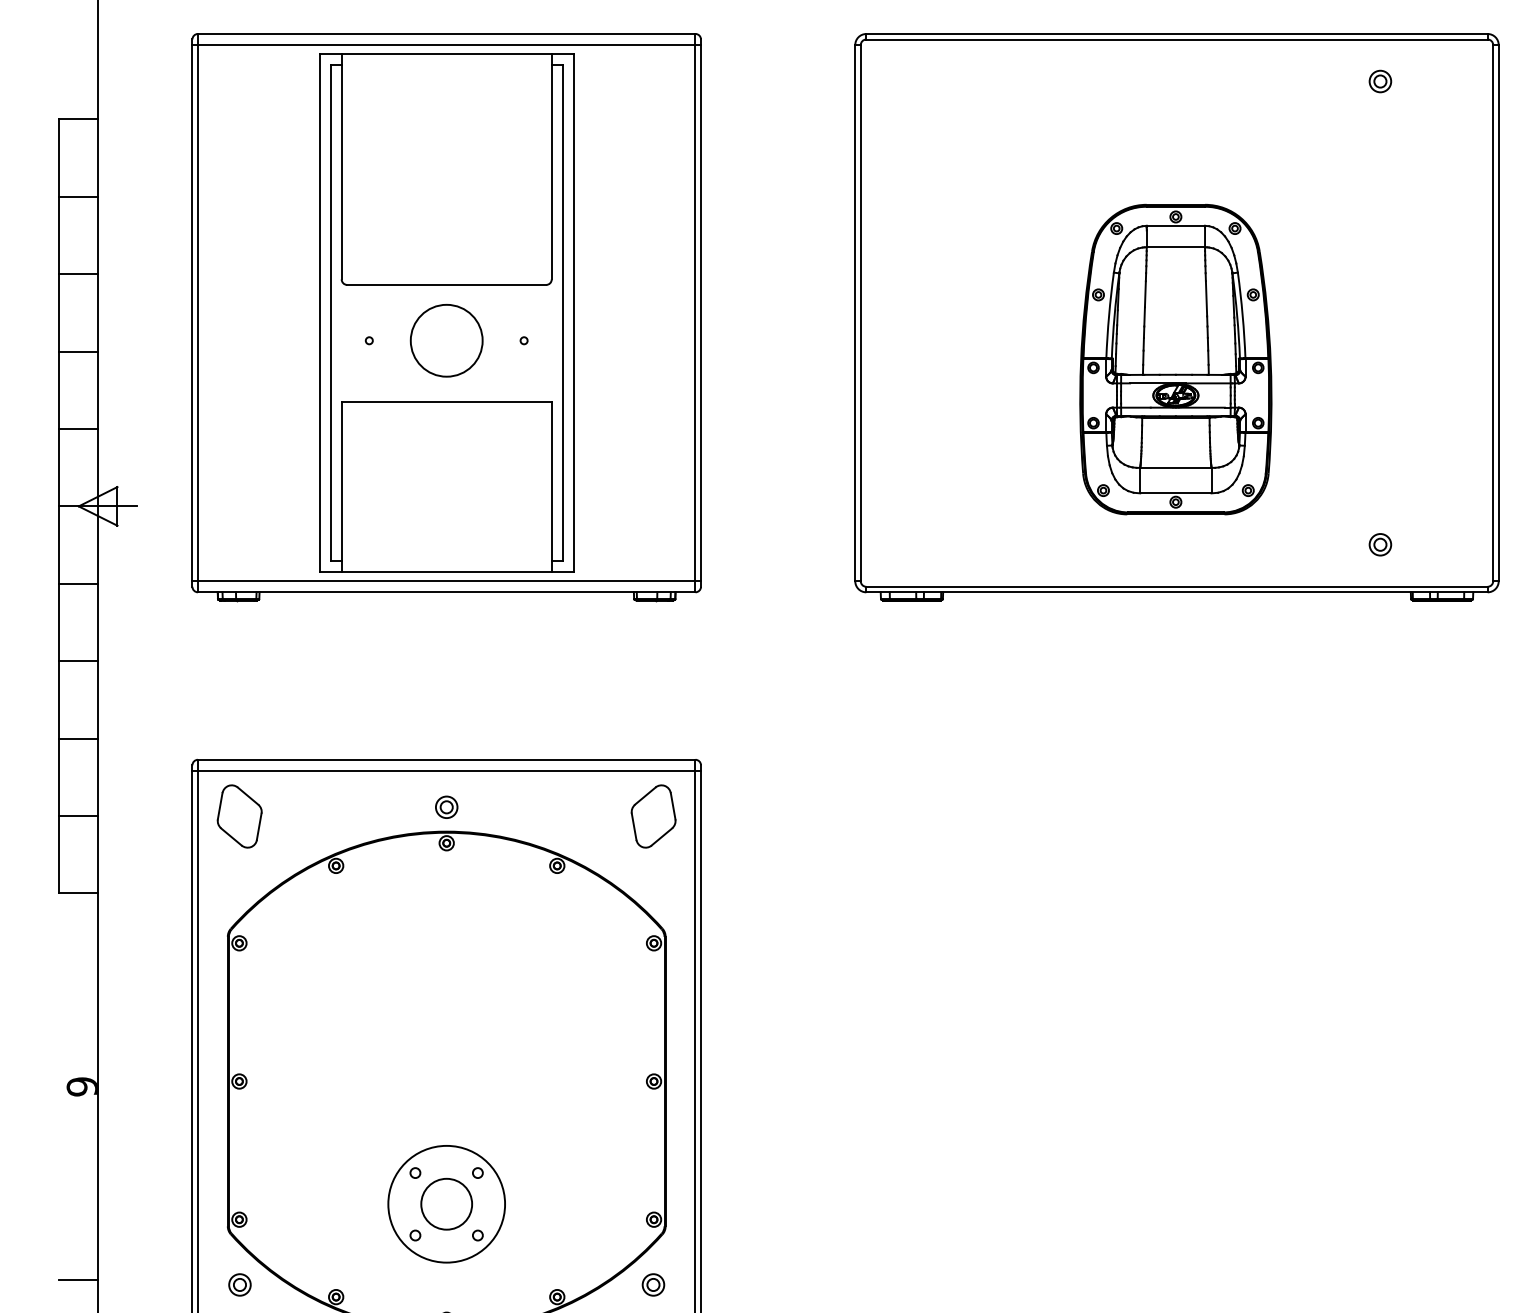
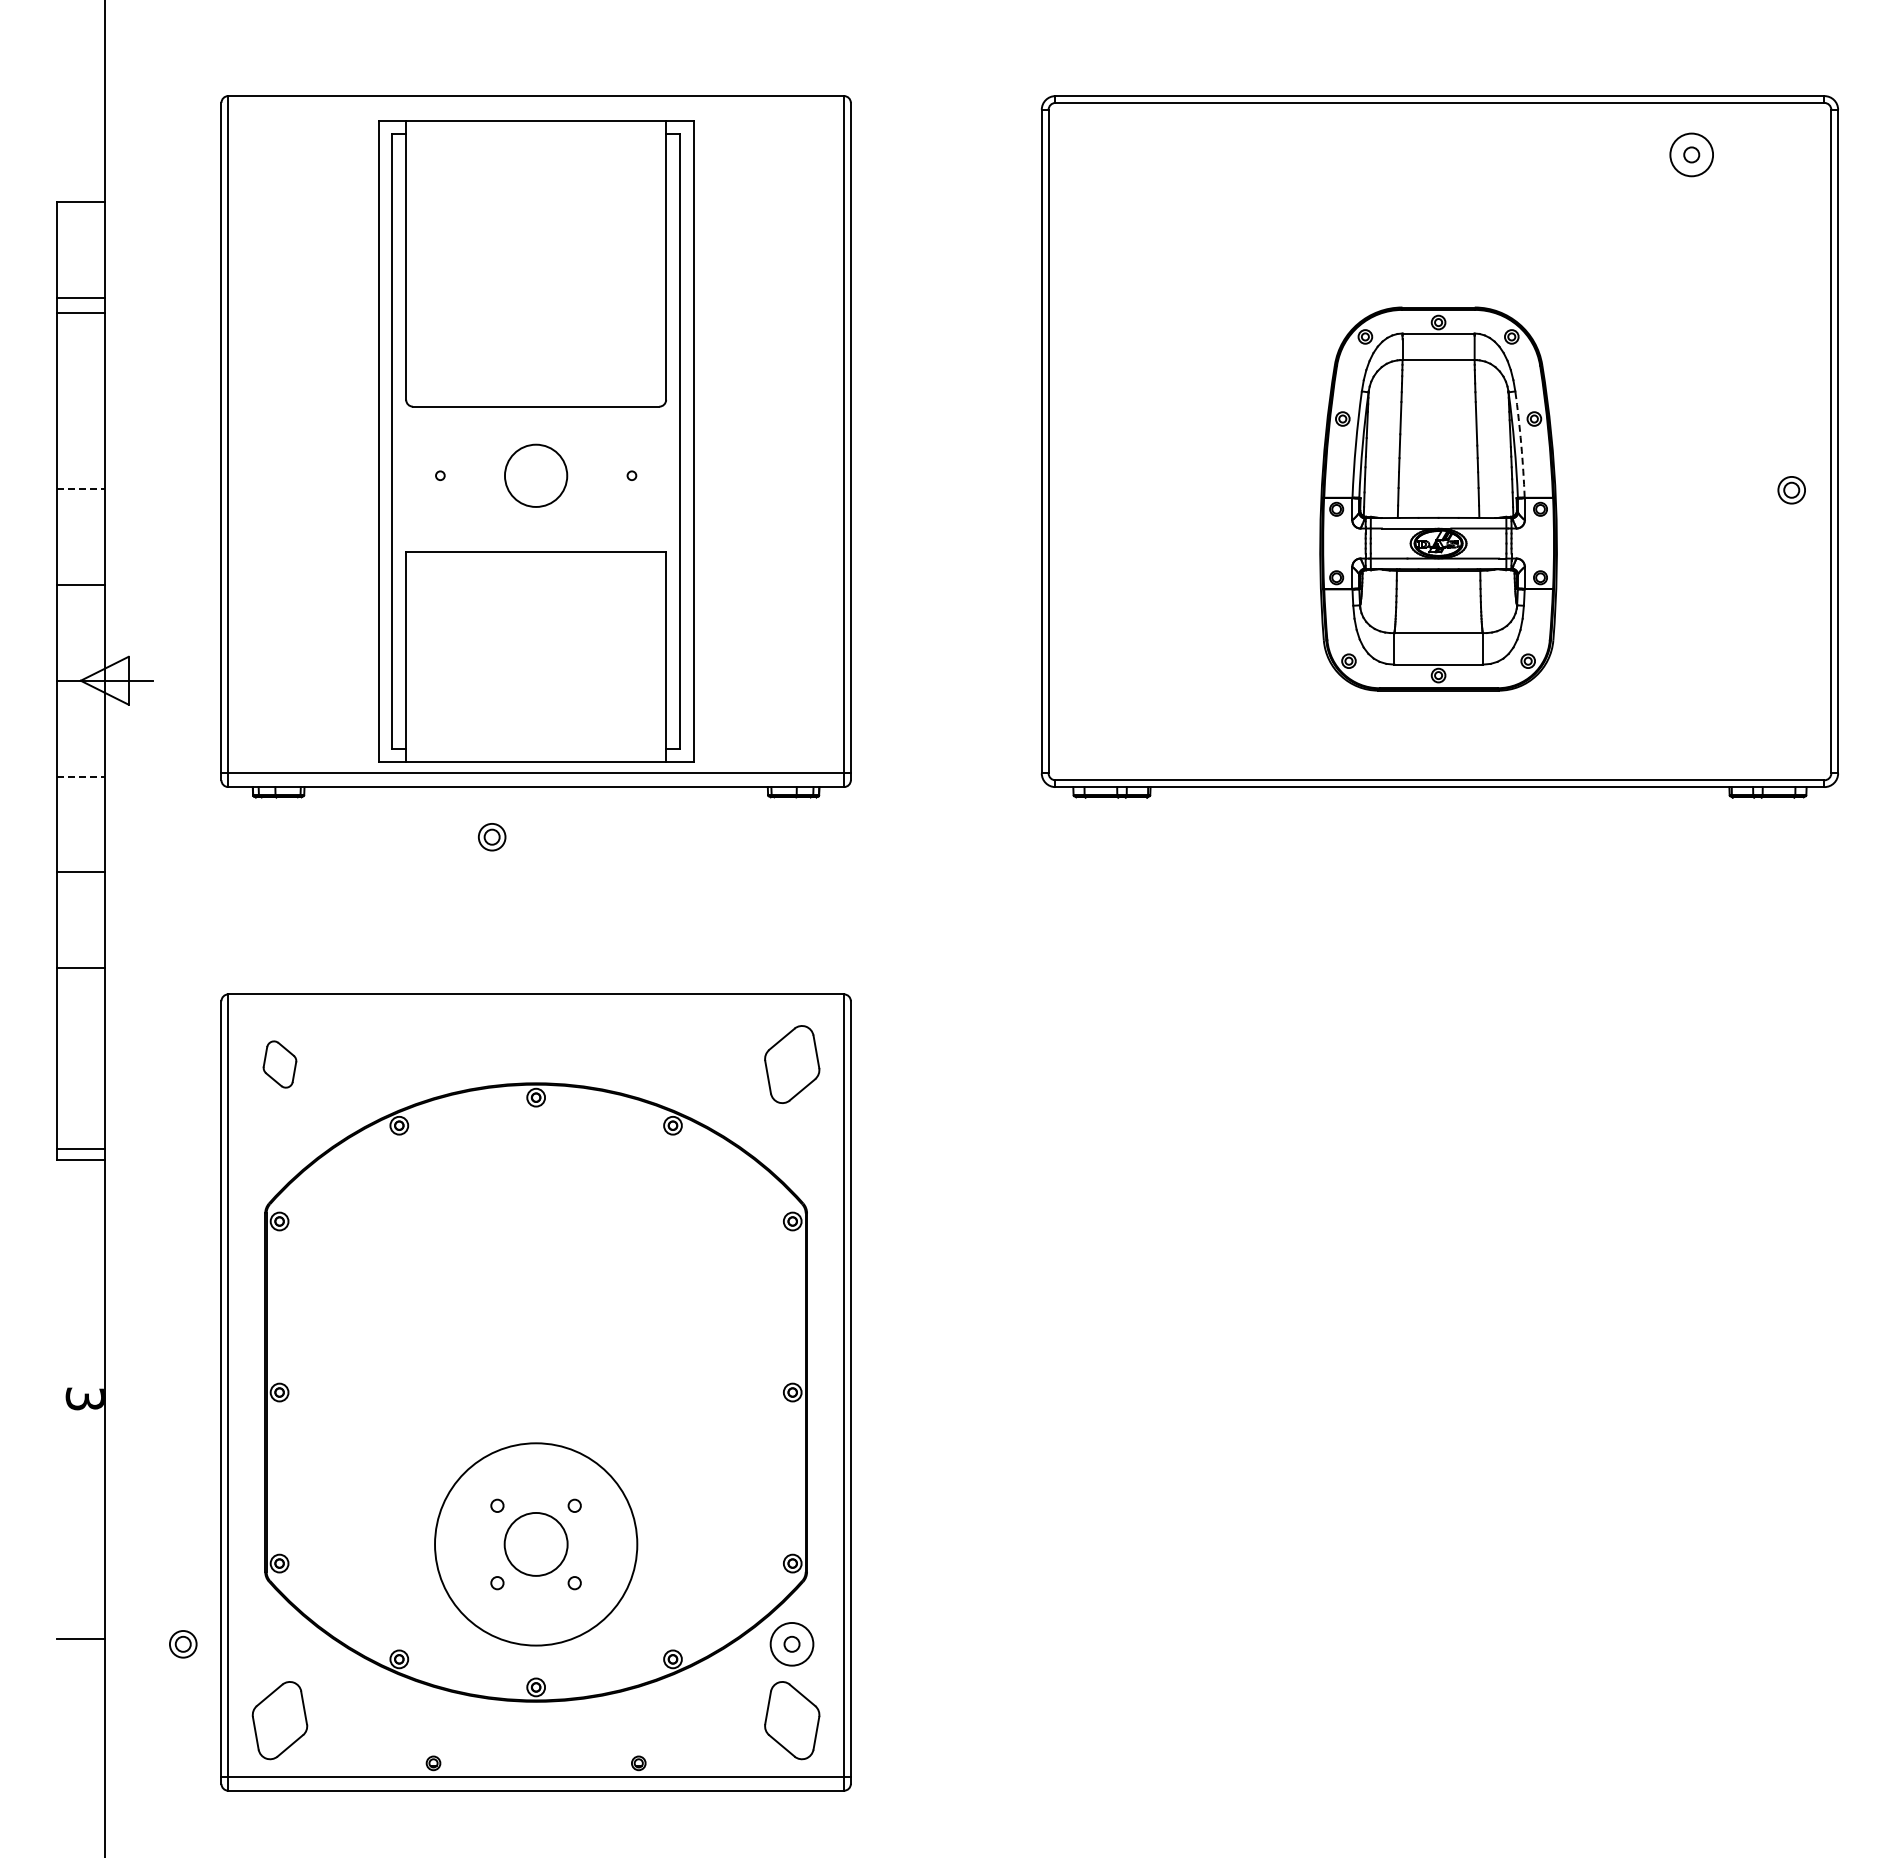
line: (446, 44) -> (535, 109), removed
circle: (1380, 81) -> (1691, 154), size x1.6
line: (78, 274) -> (80, 313), moved
arc: (1242, 315) -> (1521, 444), solid -> dashed
circle: (446, 340) -> (535, 475), size x0.7
line: (78, 351) -> (80, 489), solid -> dashed
part: (1380, 544) -> (1791, 490), moved
line: (78, 583) -> (80, 776), solid -> dashed
line: (446, 771) -> (535, 1008), removed
part: (446, 807) -> (492, 837), moved
line: (78, 815) -> (80, 1148), moved
part: (239, 816) -> (279, 1064), size x0.6
text: (81, 1087) -> (84, 1399), 6 -> 3
circle: (446, 1204) -> (535, 1544), size x1.4
circle: (653, 1284) -> (791, 1643), size x1.6
part: (240, 1285) -> (183, 1644), moved

